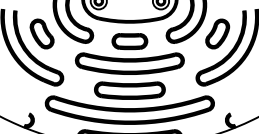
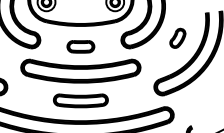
part: (217, 33) -> (177, 37), size x0.6
part: (129, 41) -> (80, 46), size x0.7
part: (129, 90) -> (80, 100), size x0.7

